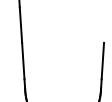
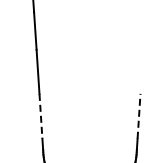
line: (103, 60) -> (139, 115), solid -> dashed
line: (22, 61) -> (40, 116), solid -> dashed

